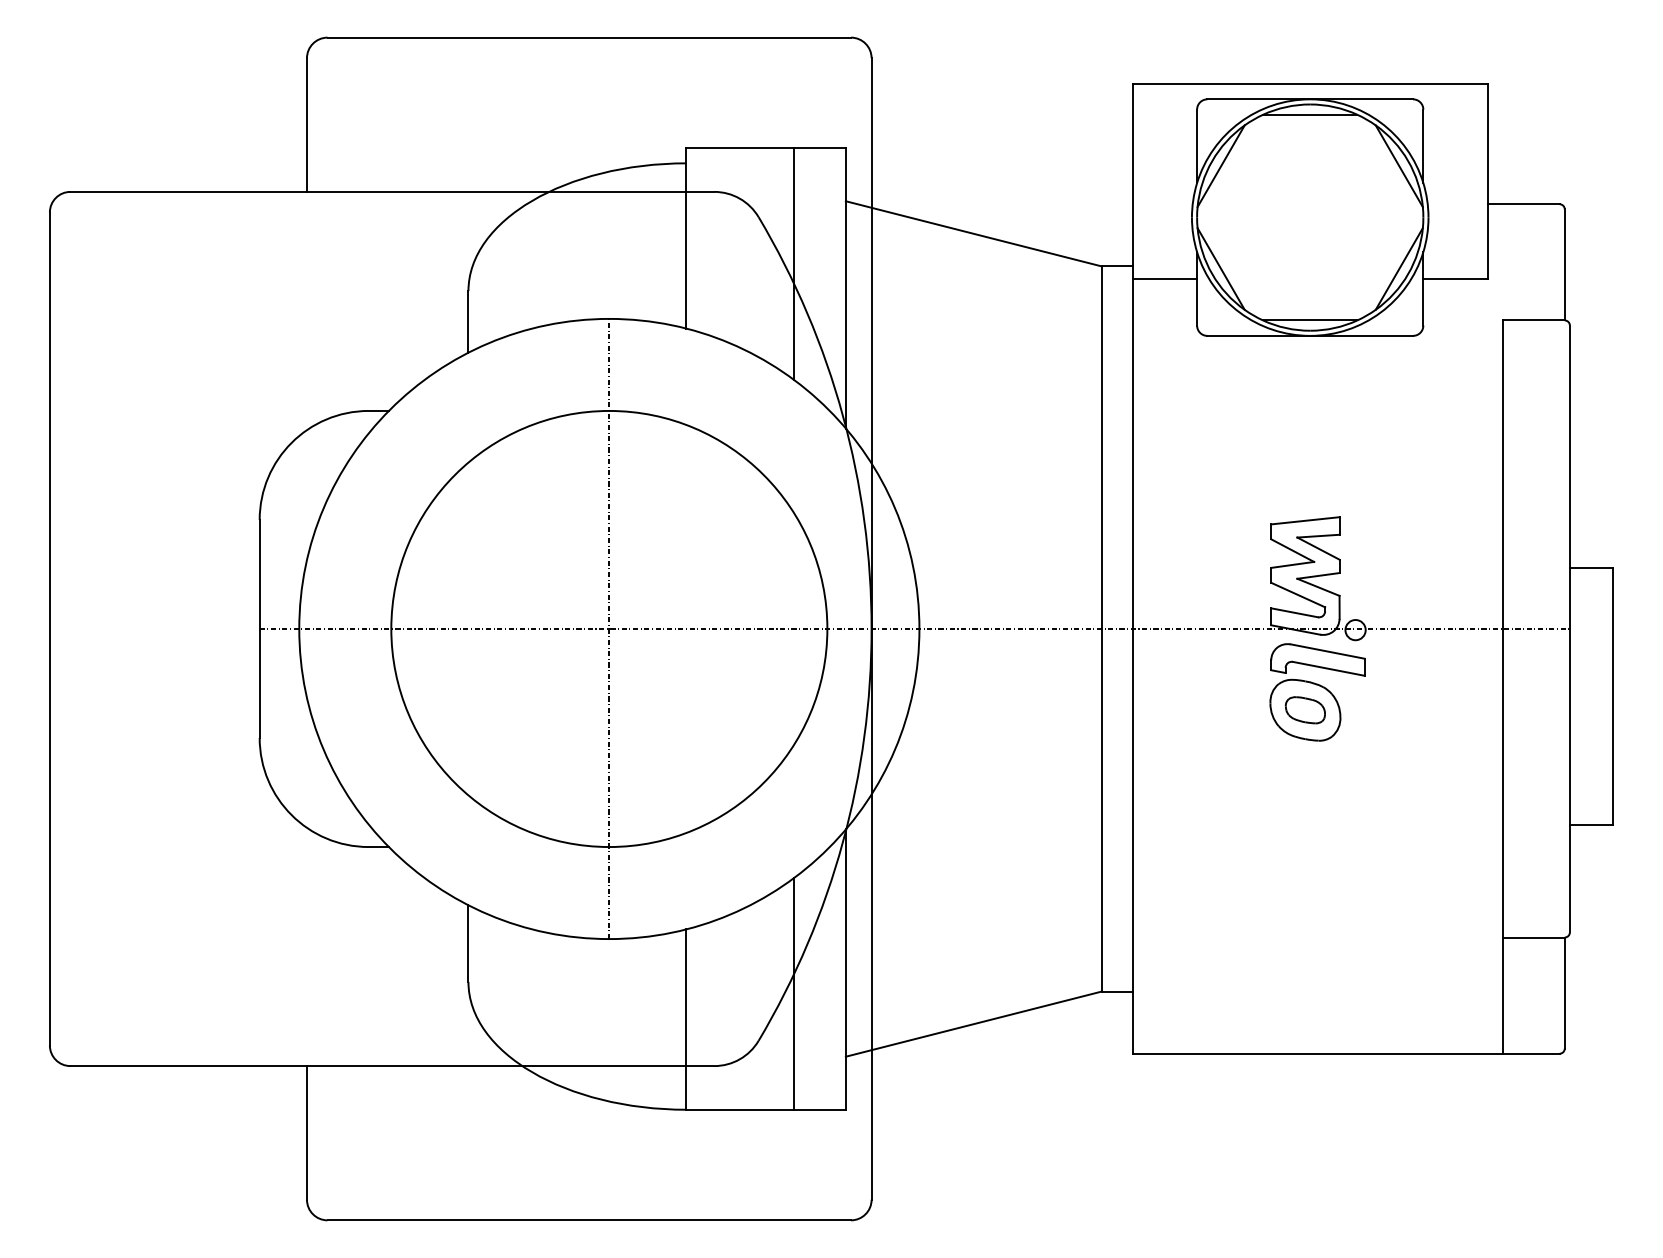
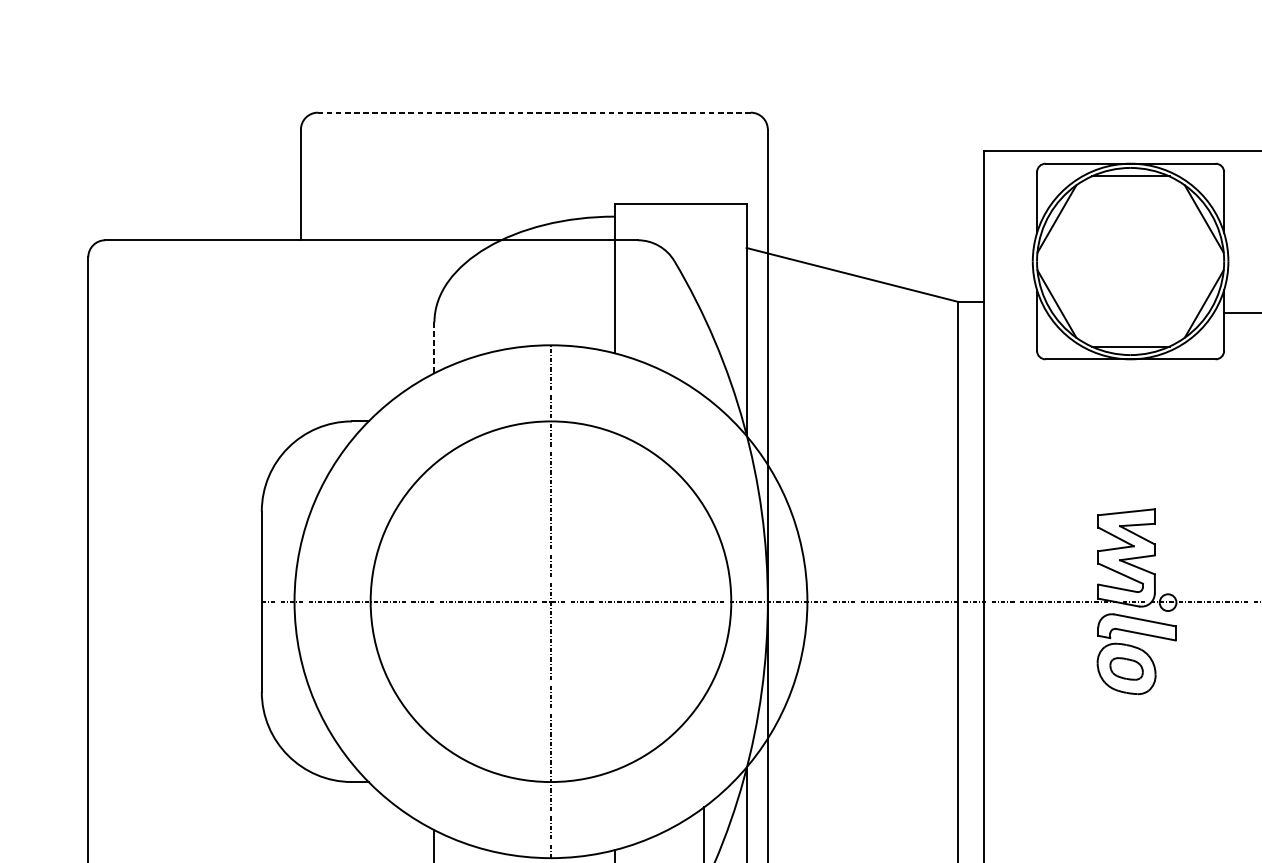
line: (589, 37) -> (534, 112), solid -> dashed
line: (794, 264) -> (704, 300), removed
line: (1164, 279) -> (1010, 312), removed
line: (468, 321) -> (434, 347), solid -> dashed

